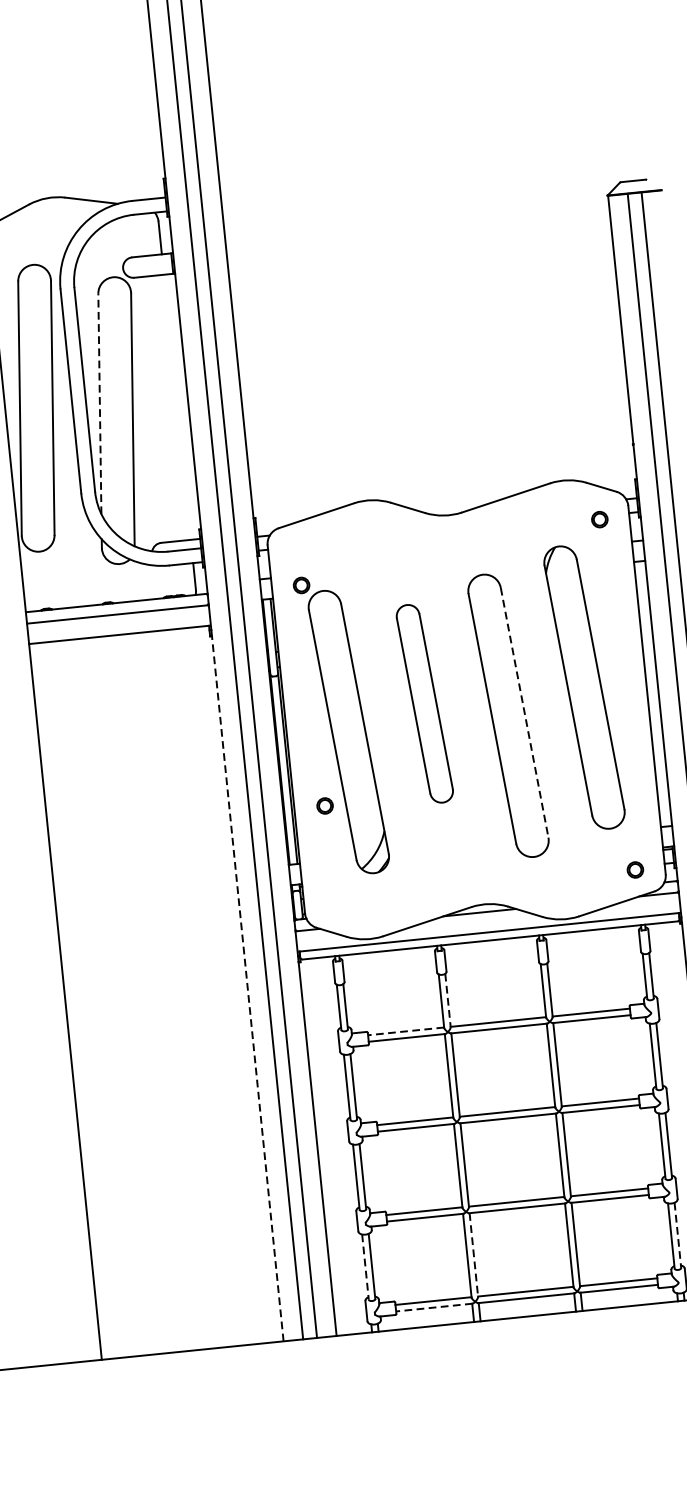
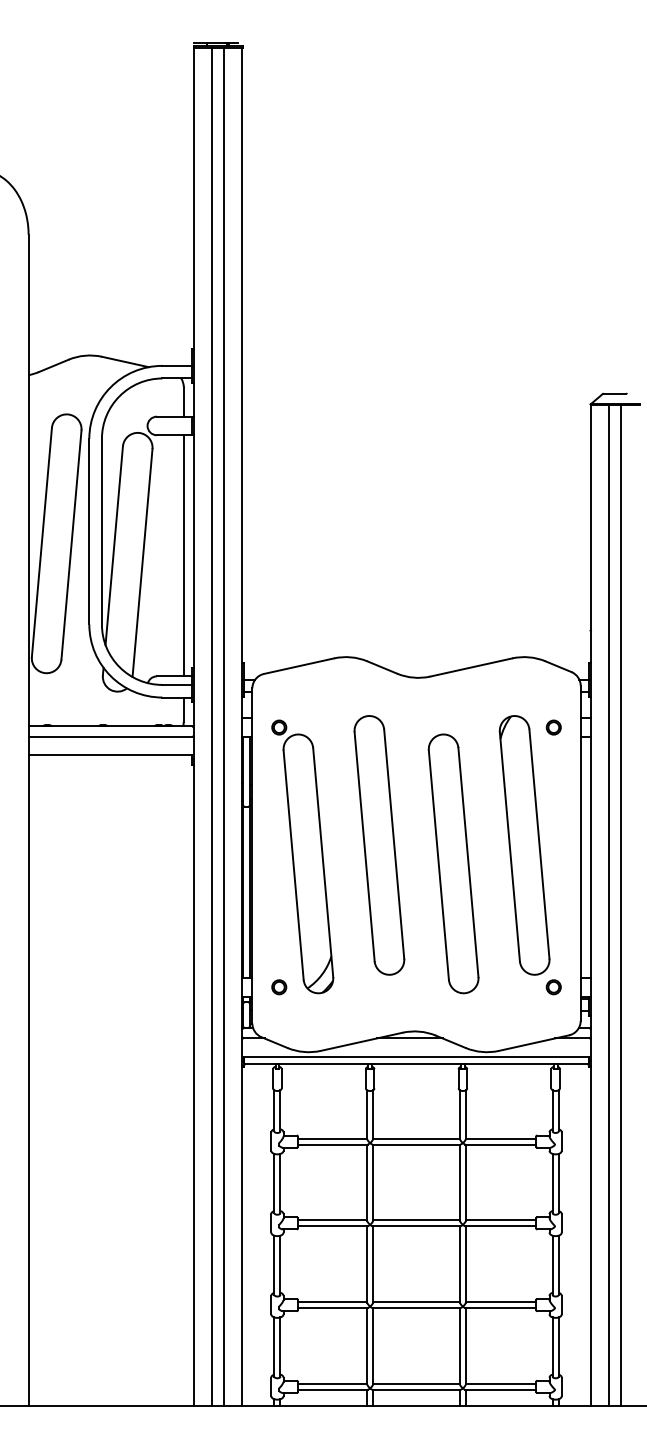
line: (100, 403) -> (114, 545), dashed -> solid
line: (177, 406) -> (183, 555), added
part: (599, 519) -> (553, 727), moved
part: (424, 703) -> (379, 845), size x1.43
line: (524, 713) -> (468, 863), dashed -> solid
part: (325, 806) -> (279, 987), moved
part: (635, 870) -> (553, 987), moved
line: (247, 988) -> (193, 1085), dashed -> solid
line: (448, 1001) -> (373, 1115), dashed -> solid
line: (406, 1031) -> (332, 1138), dashed -> solid
line: (677, 1235) -> (558, 1347), dashed -> solid
line: (474, 1255) -> (373, 1346), dashed -> solid
line: (365, 1267) -> (274, 1347), dashed -> solid
line: (434, 1307) -> (332, 1389), dashed -> solid

